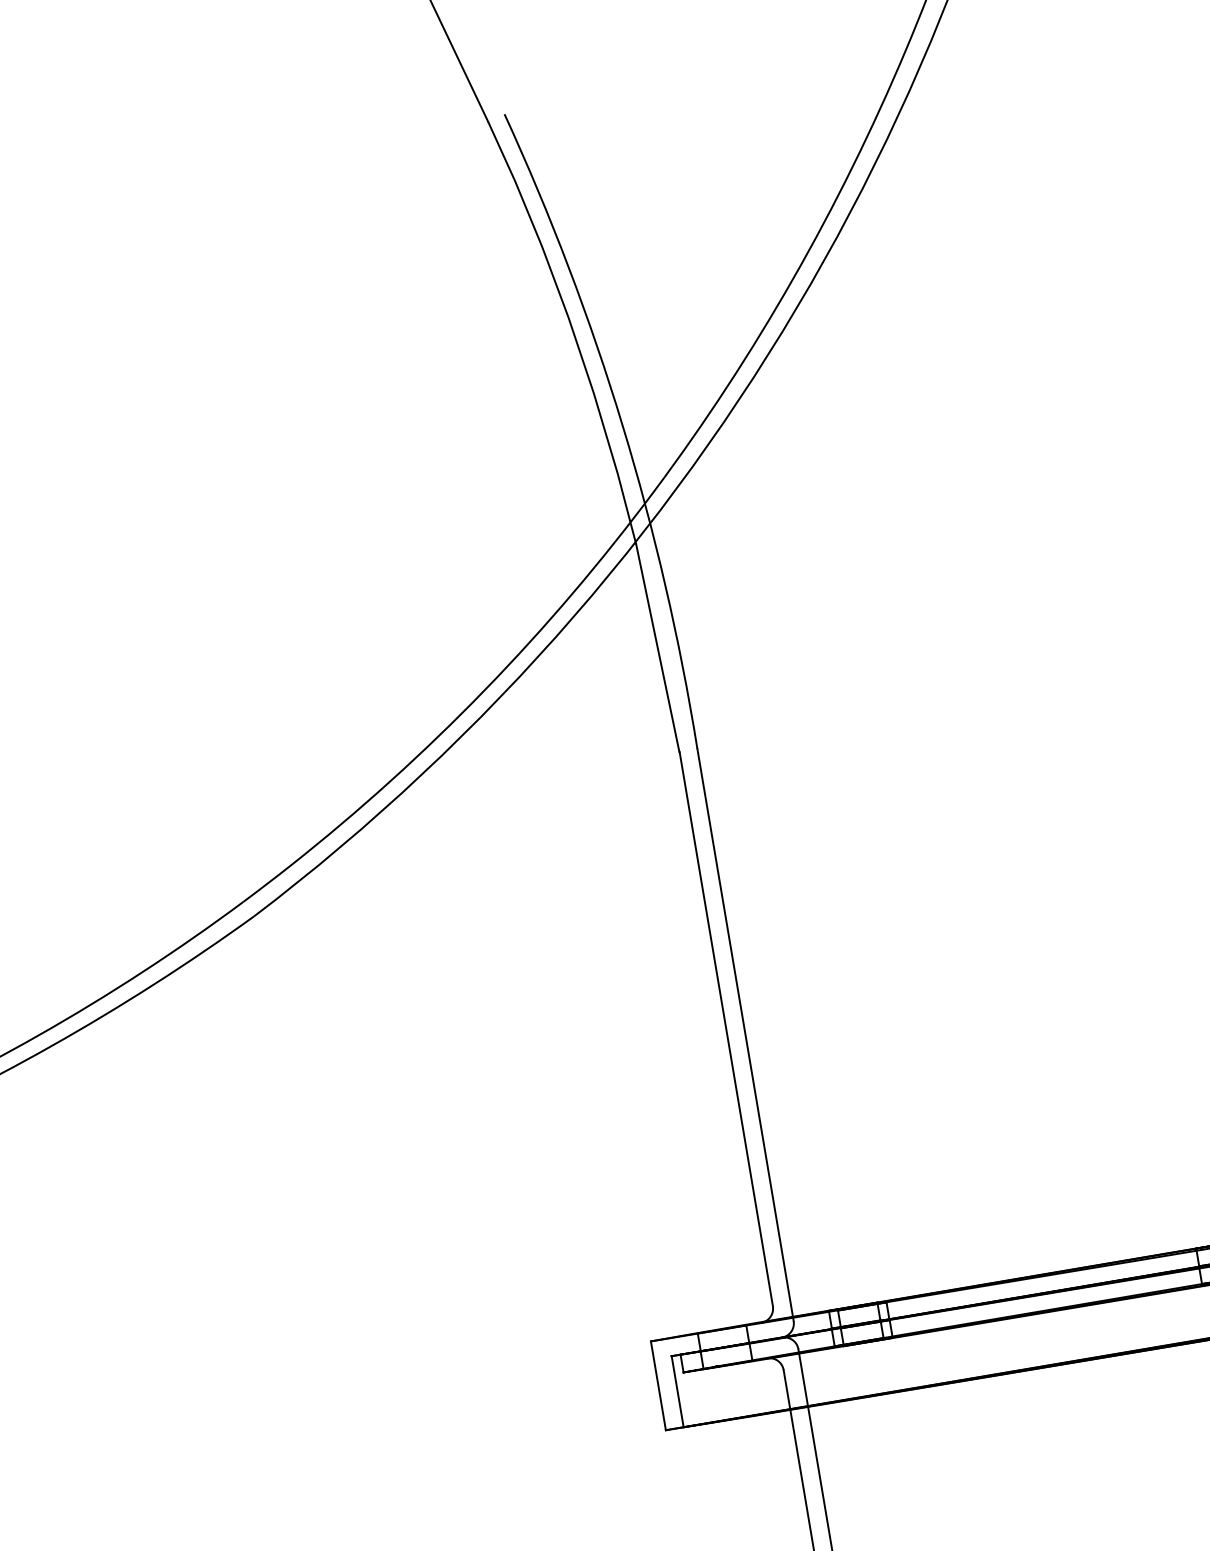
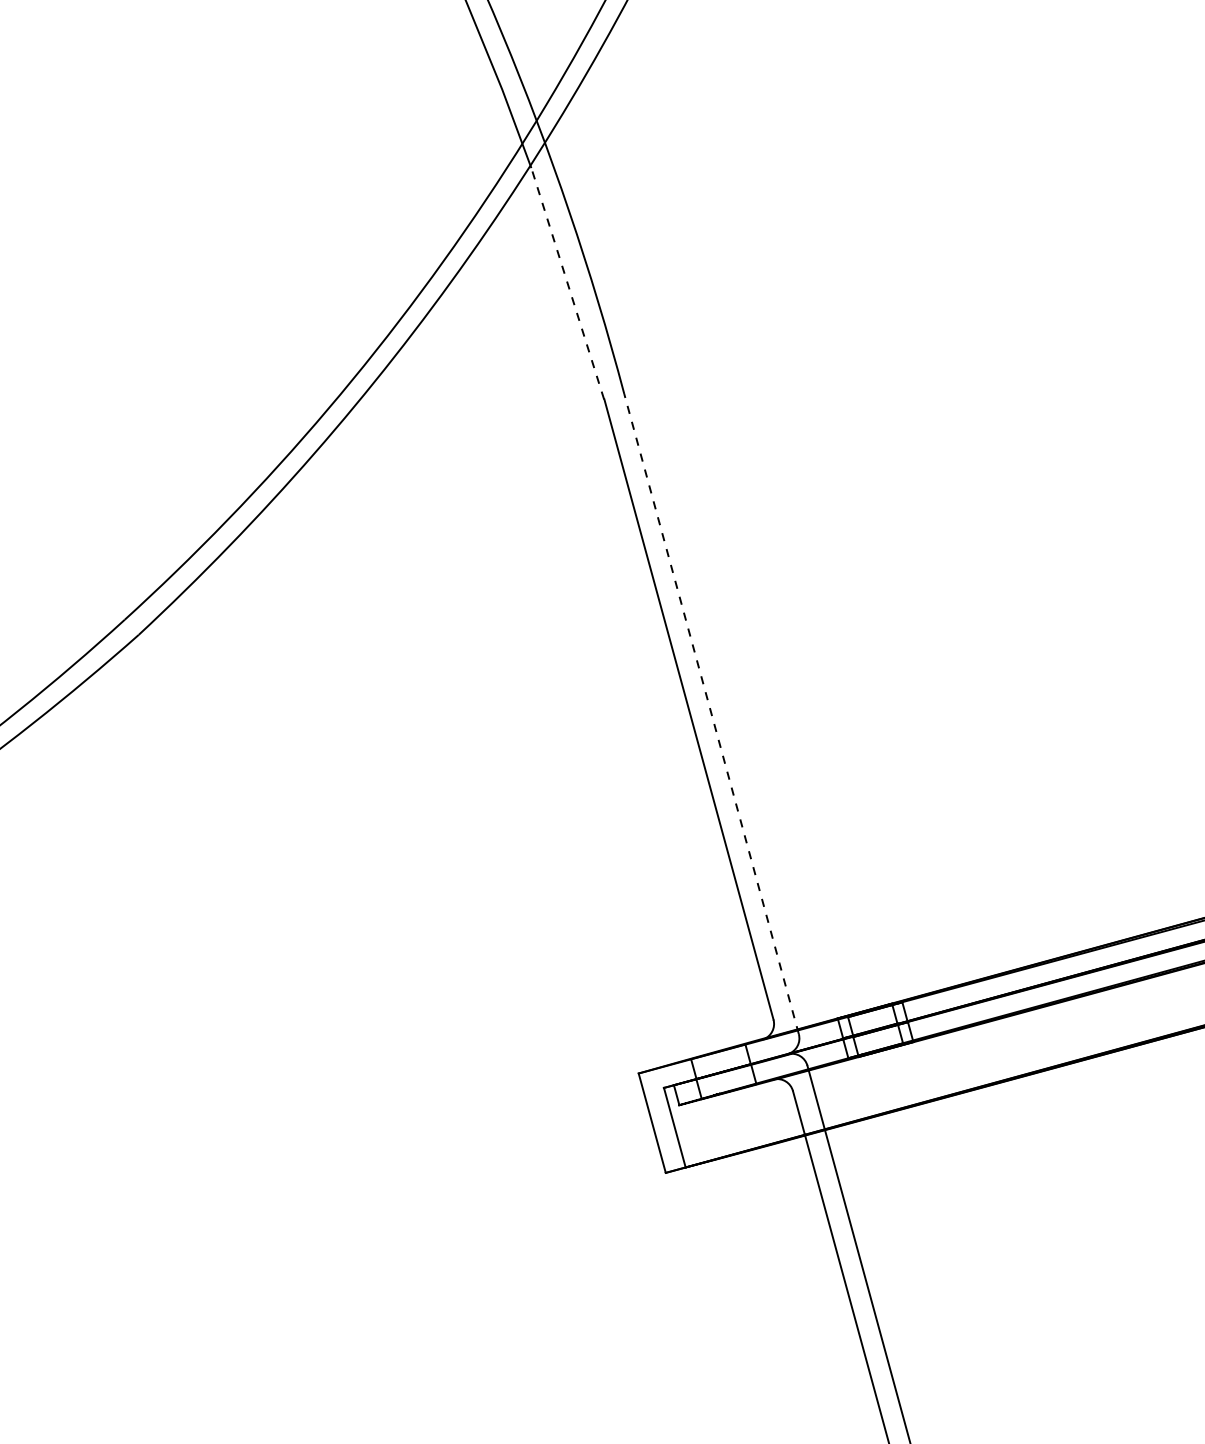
line: (657, 647) -> (567, 283), solid -> dashed
line: (745, 1034) -> (711, 713), solid -> dashed

